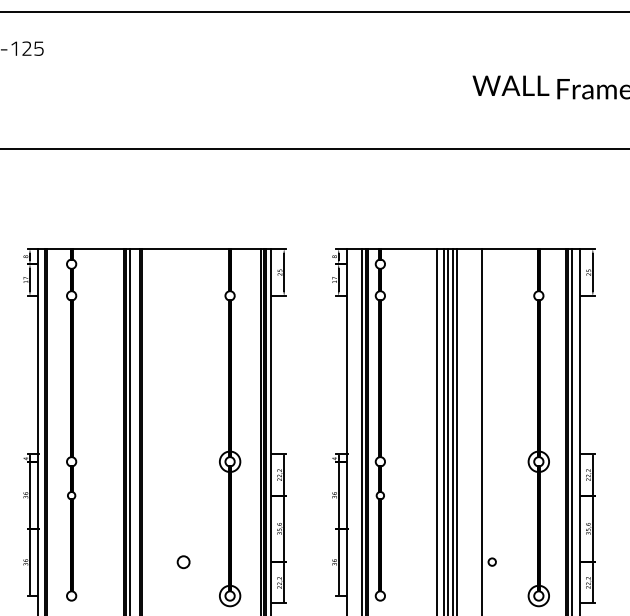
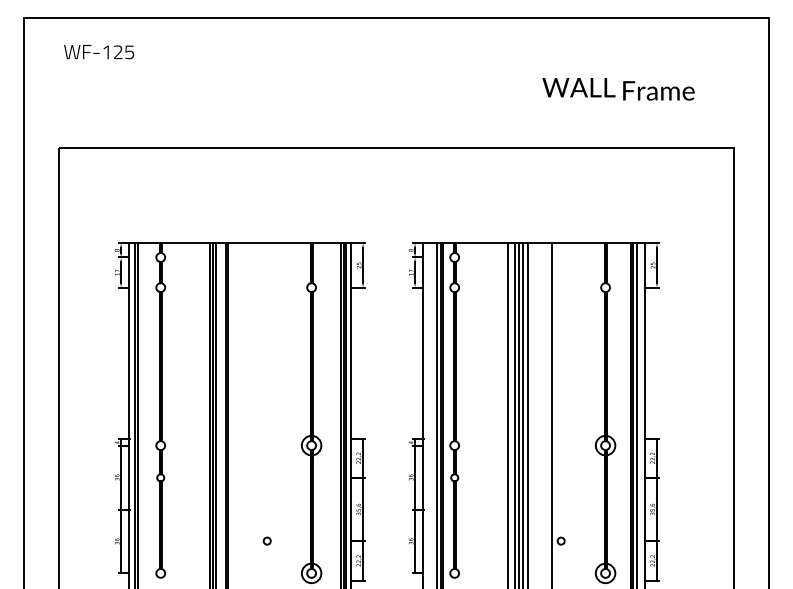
circle: (182, 561) -> (266, 540), size x0.62

